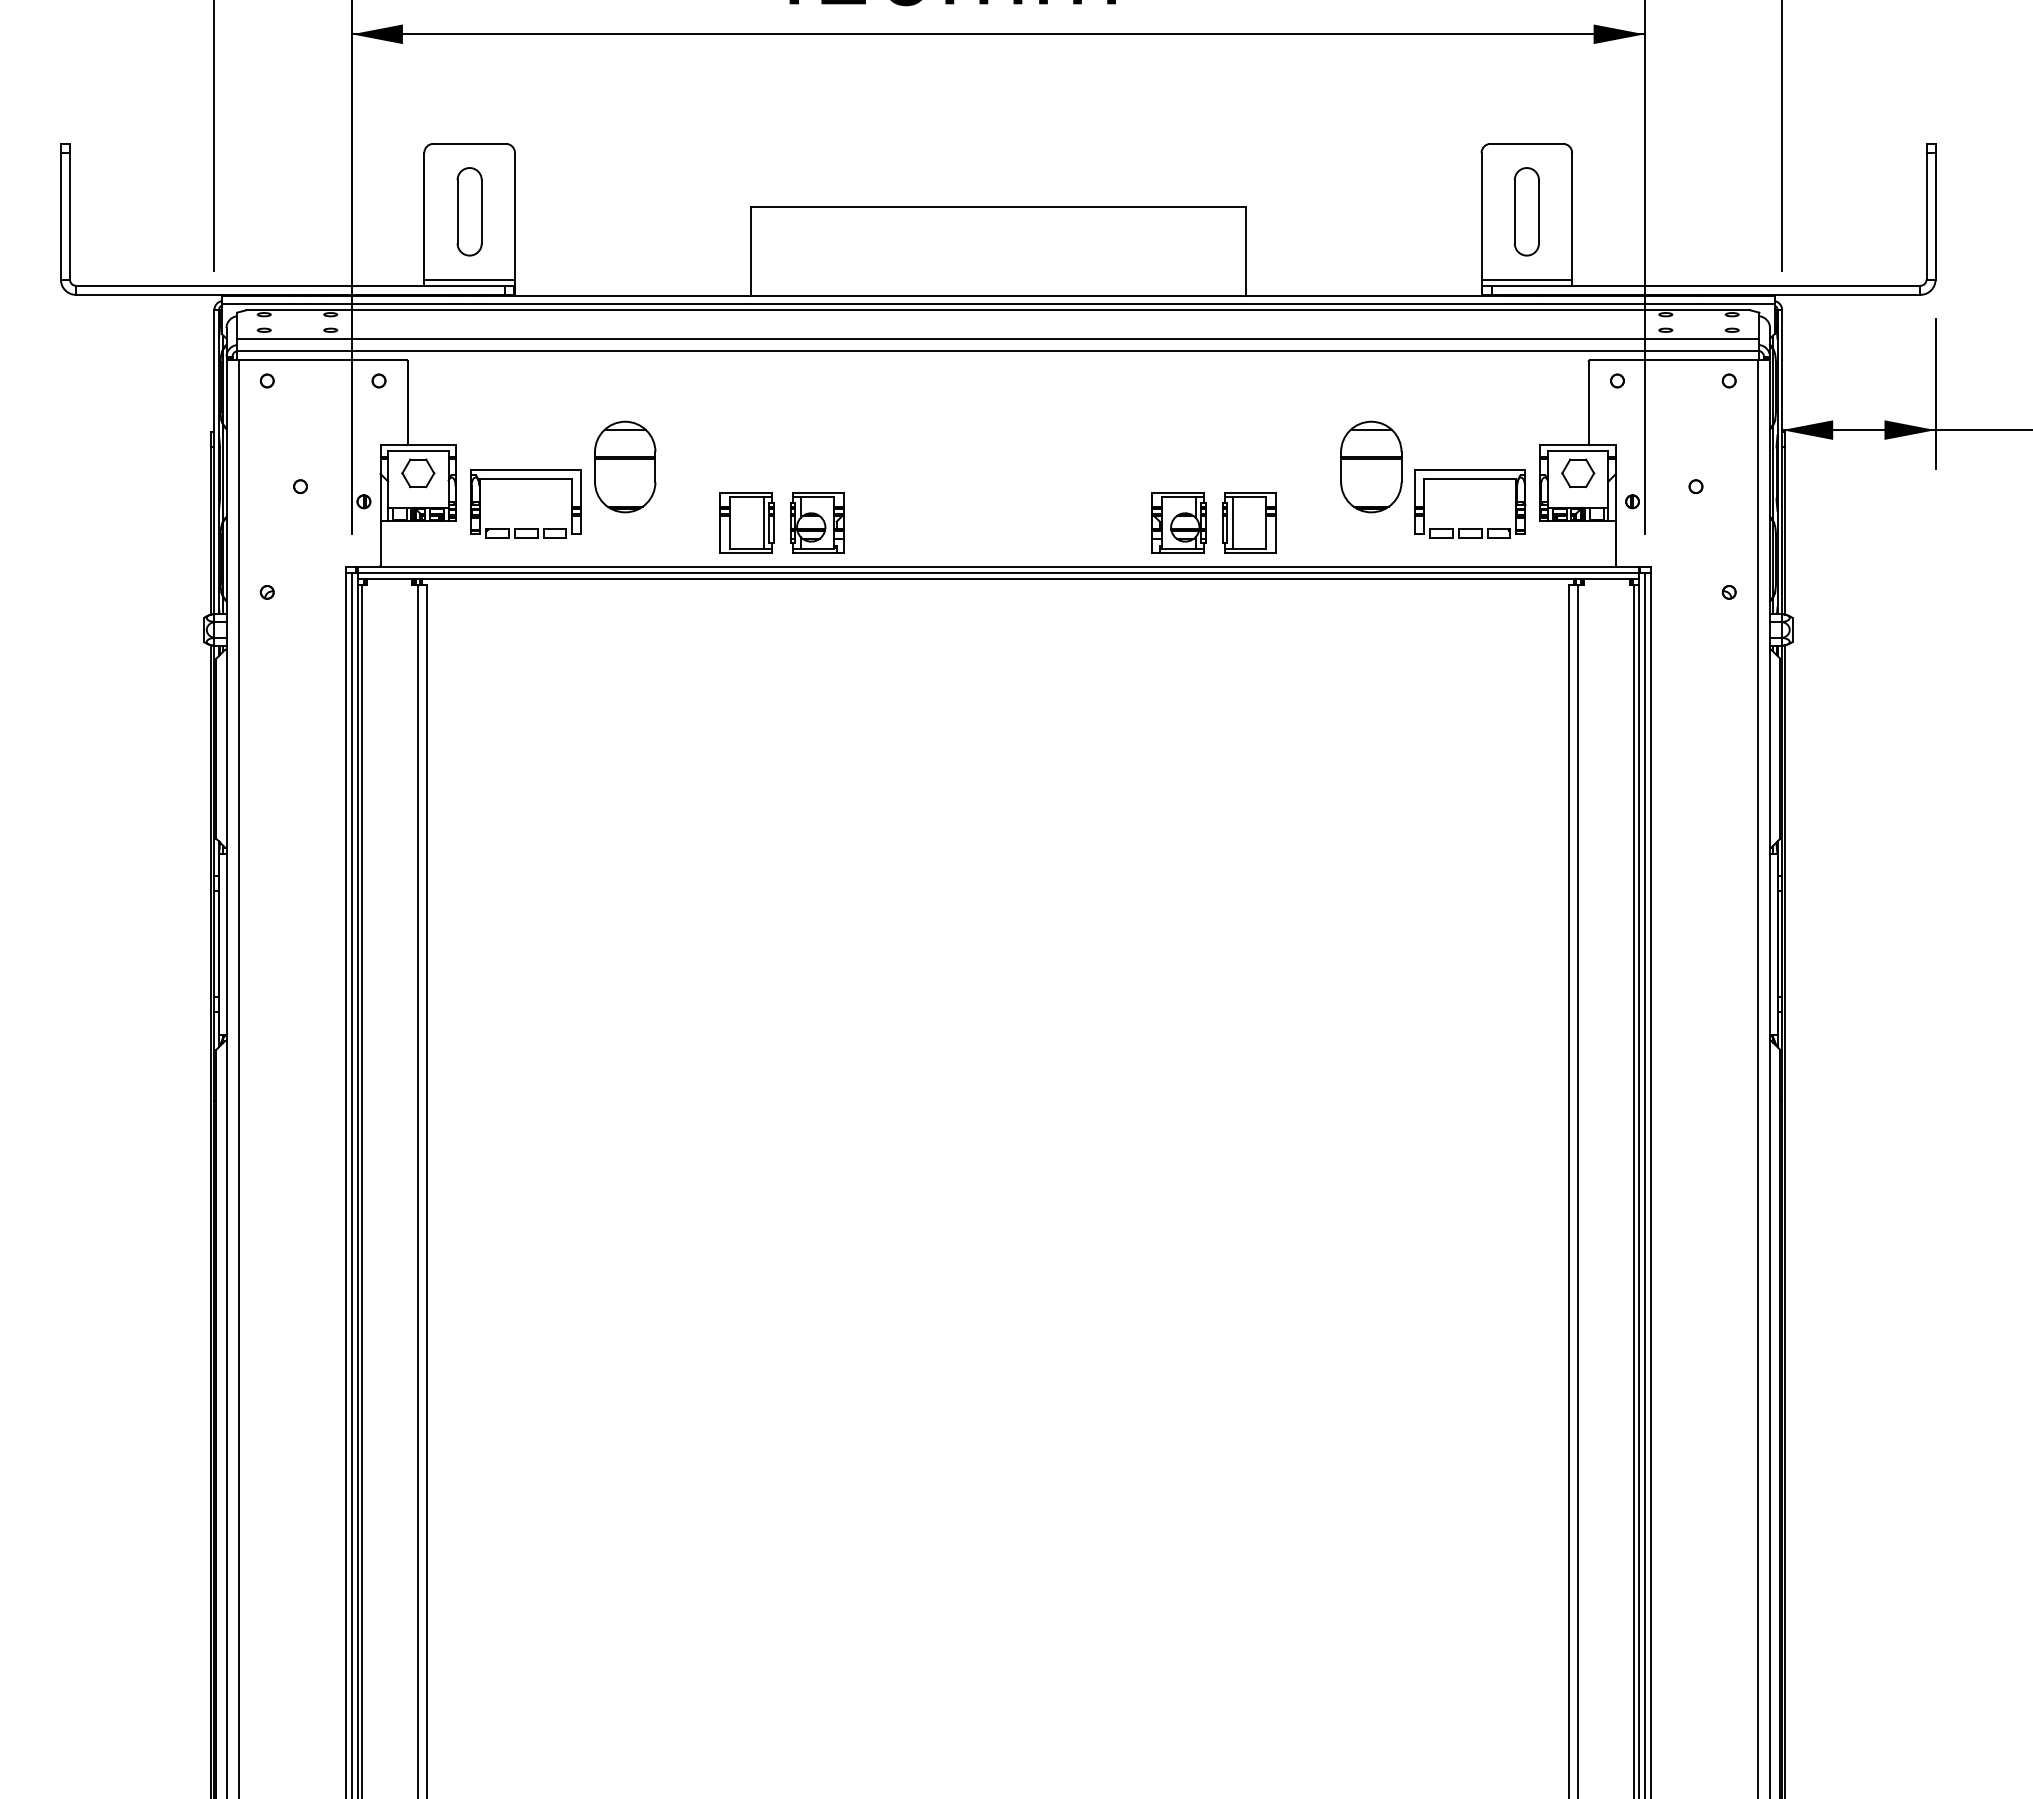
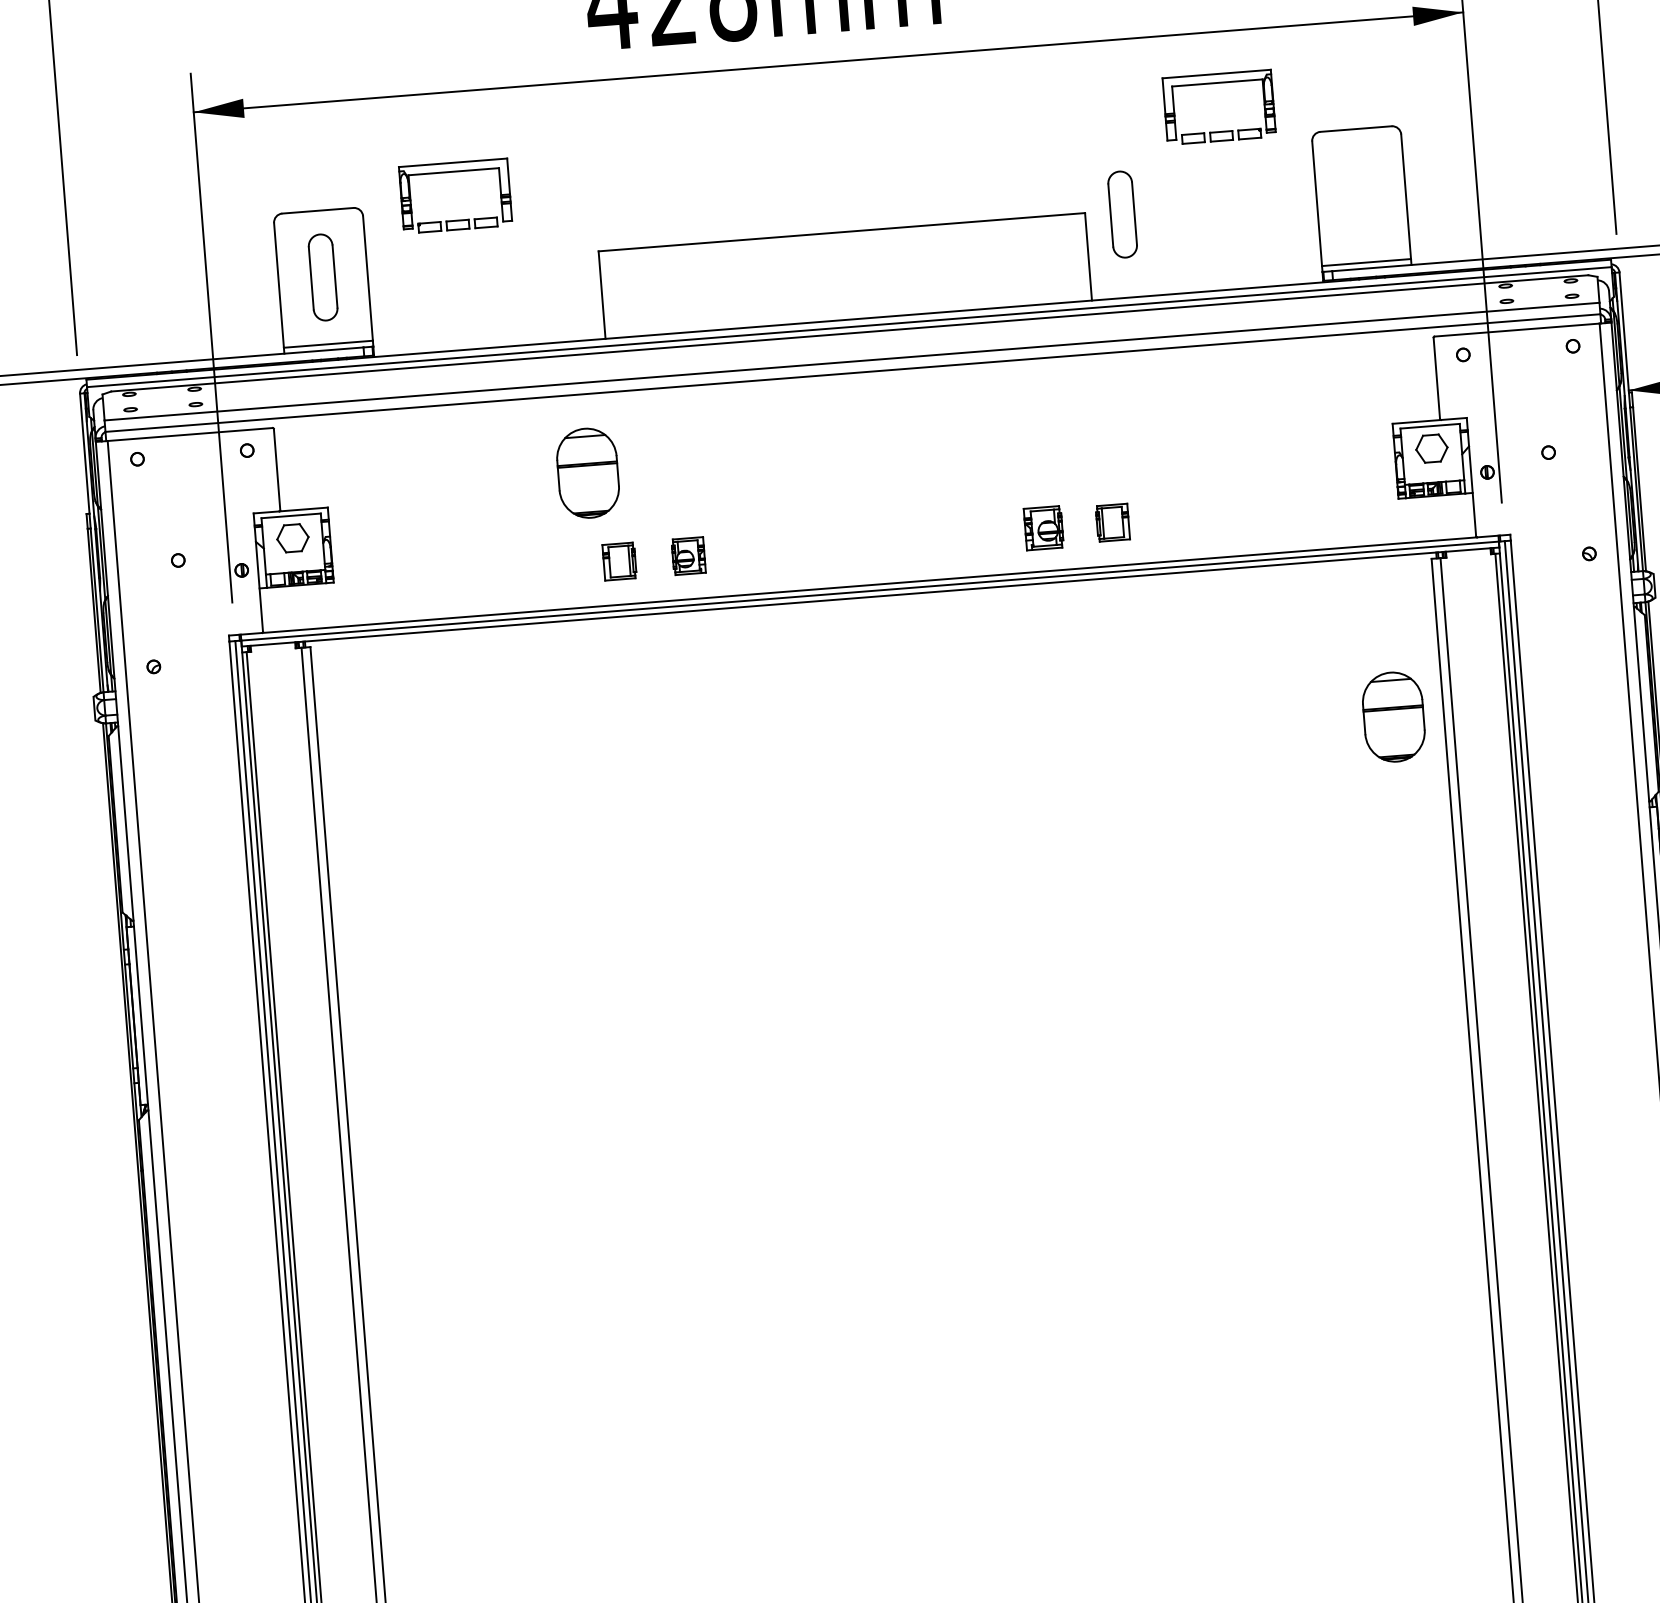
part: (1526, 211) -> (1122, 214), moved
part: (625, 466) -> (588, 472), moved
part: (1371, 466) -> (1393, 716), moved
part: (525, 479) -> (453, 172), moved
part: (1470, 479) -> (1217, 83), moved
part: (746, 522) -> (618, 561), size x0.6
part: (817, 522) -> (688, 555), size x0.6
part: (1178, 522) -> (1043, 527), size x0.7
part: (1249, 522) -> (1112, 522), size x0.6

